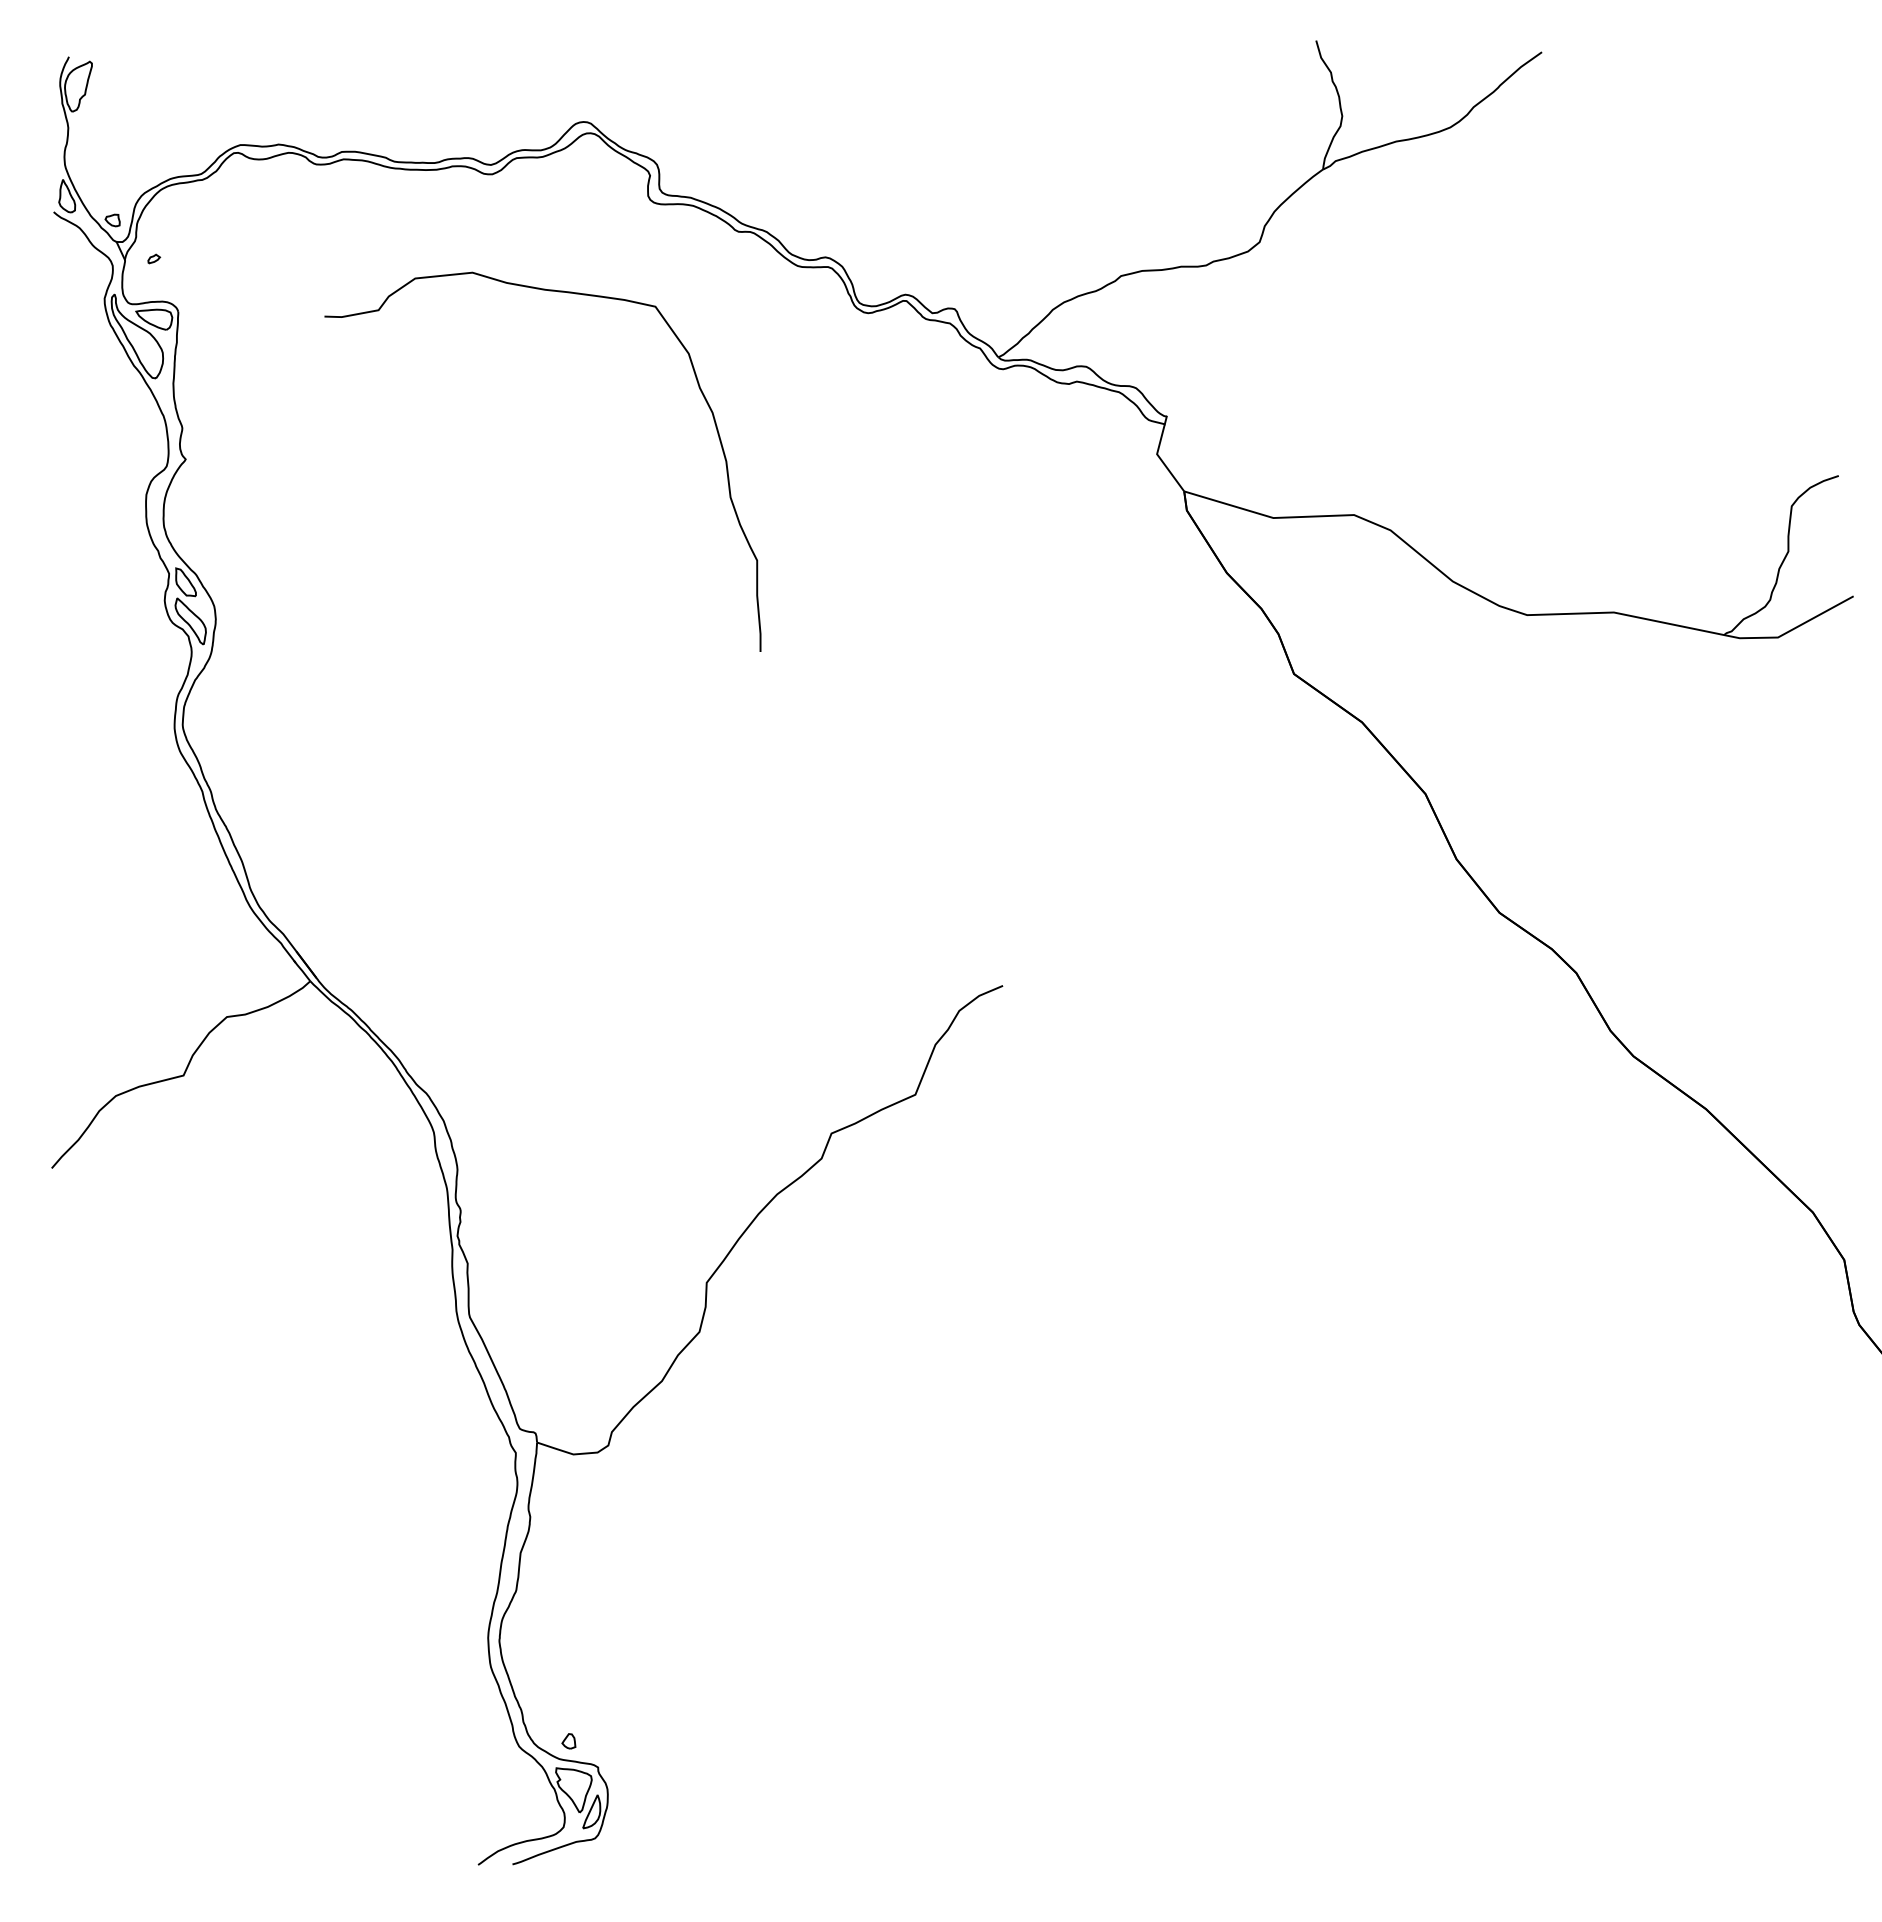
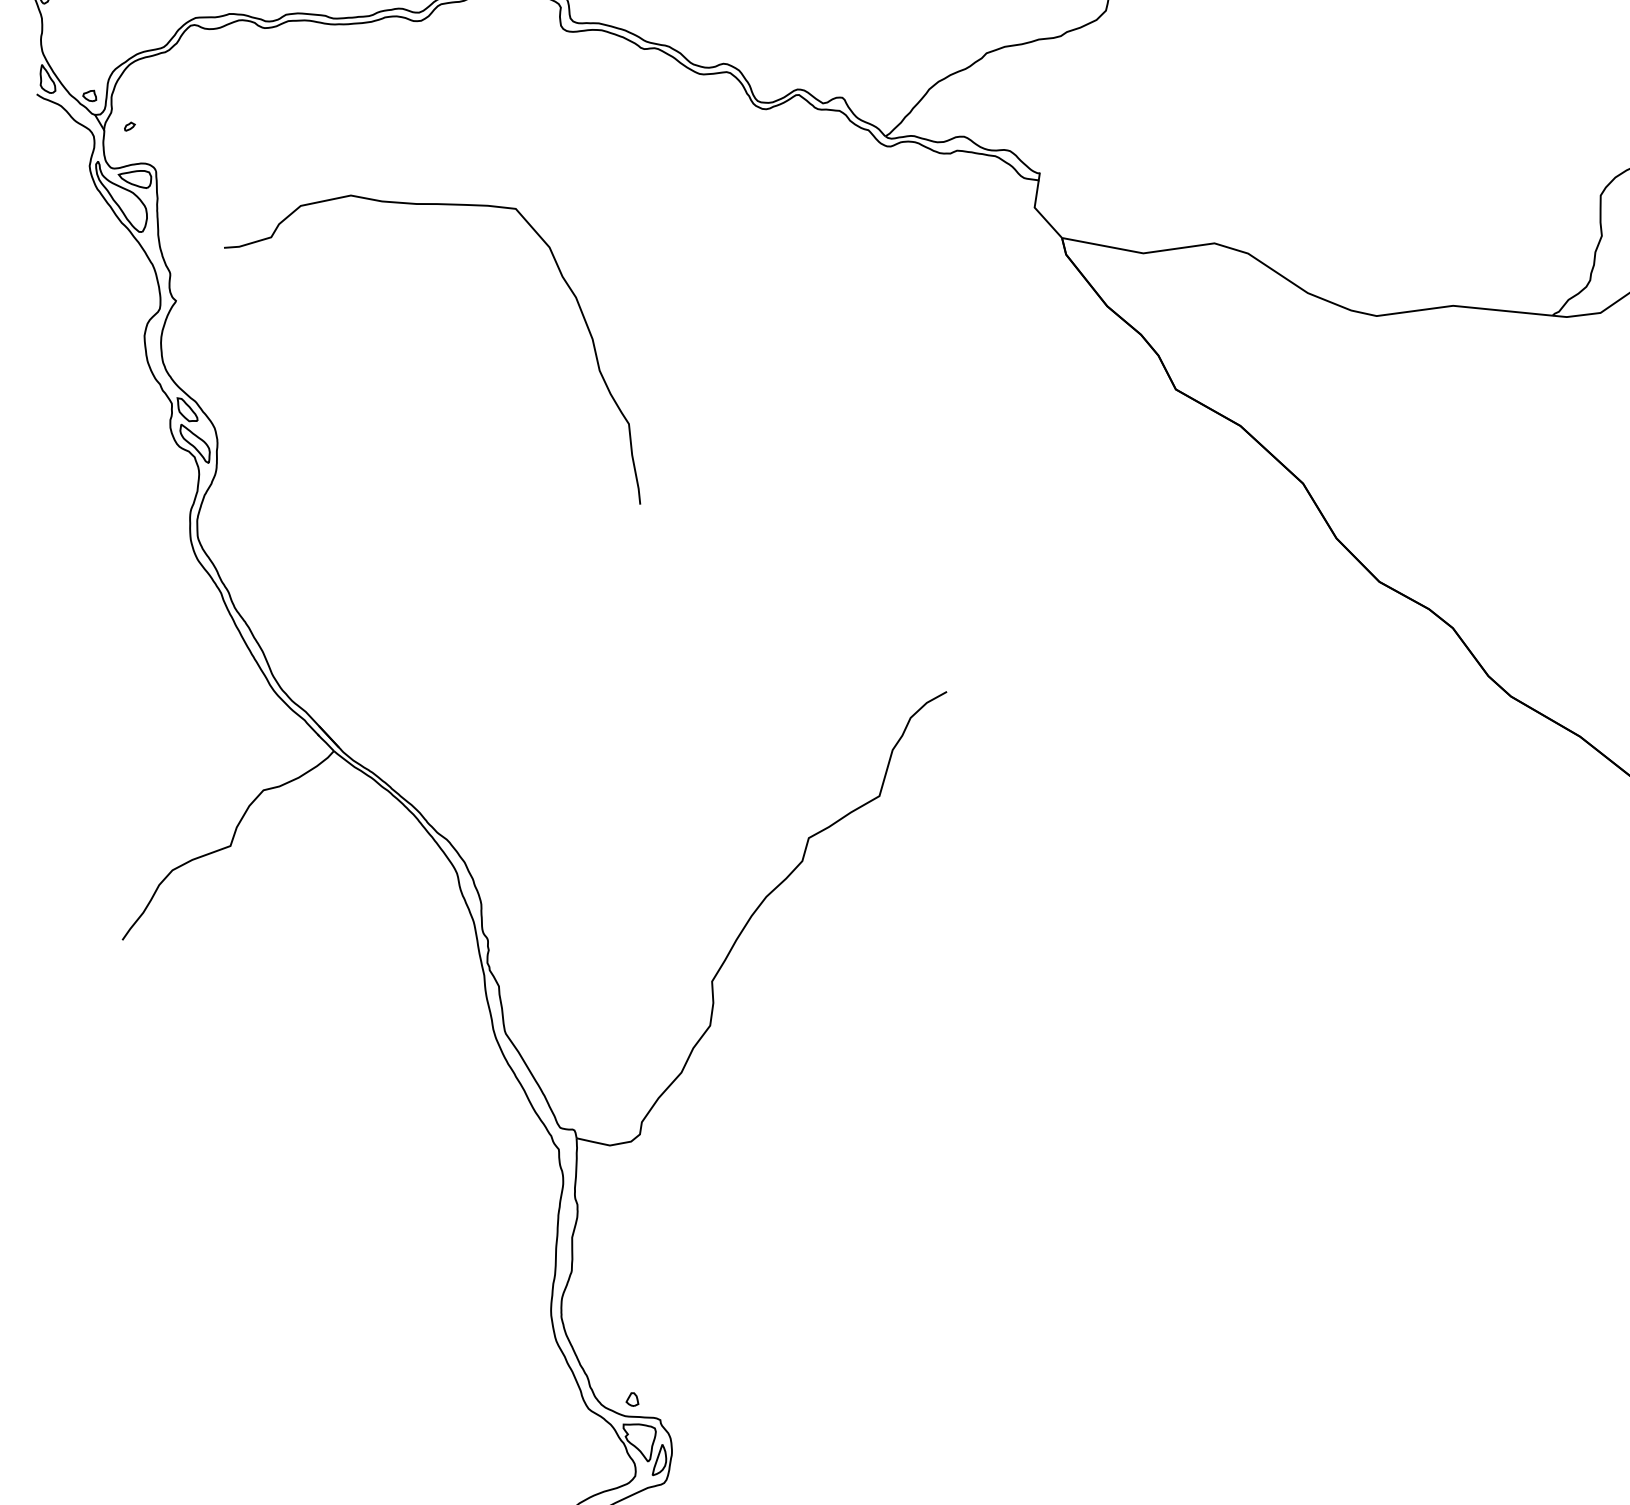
curve: (558, 292) -> (428, 205), moved

